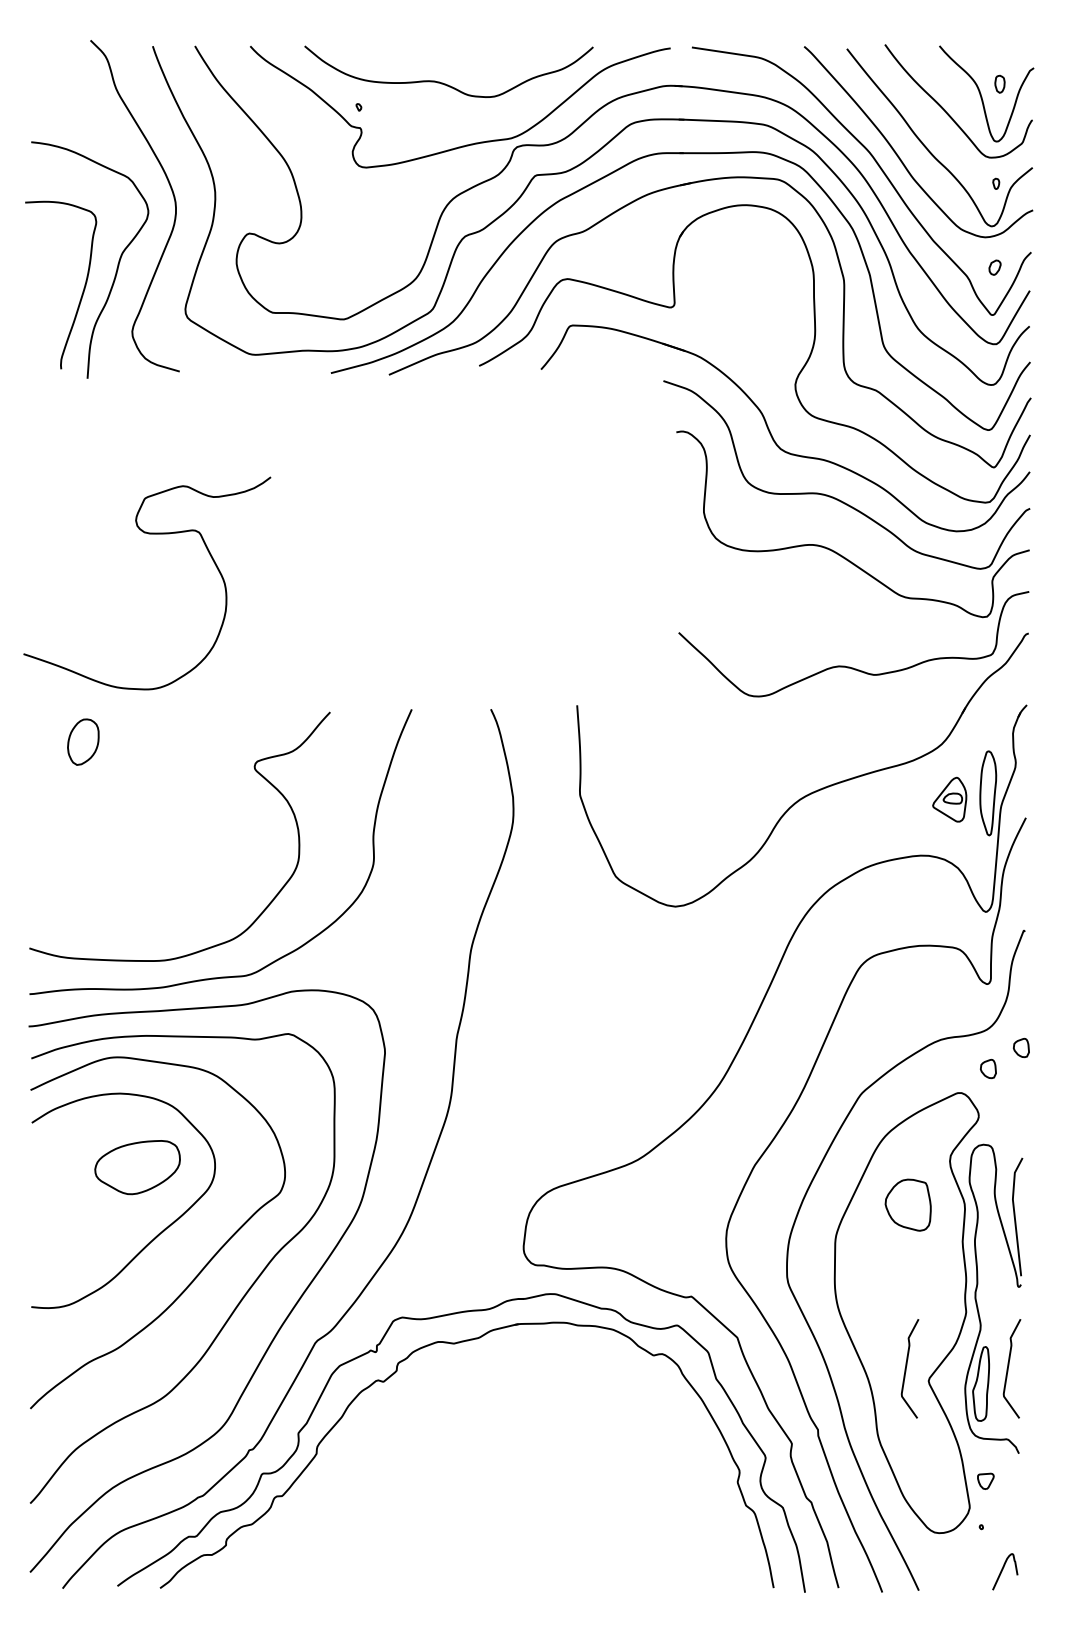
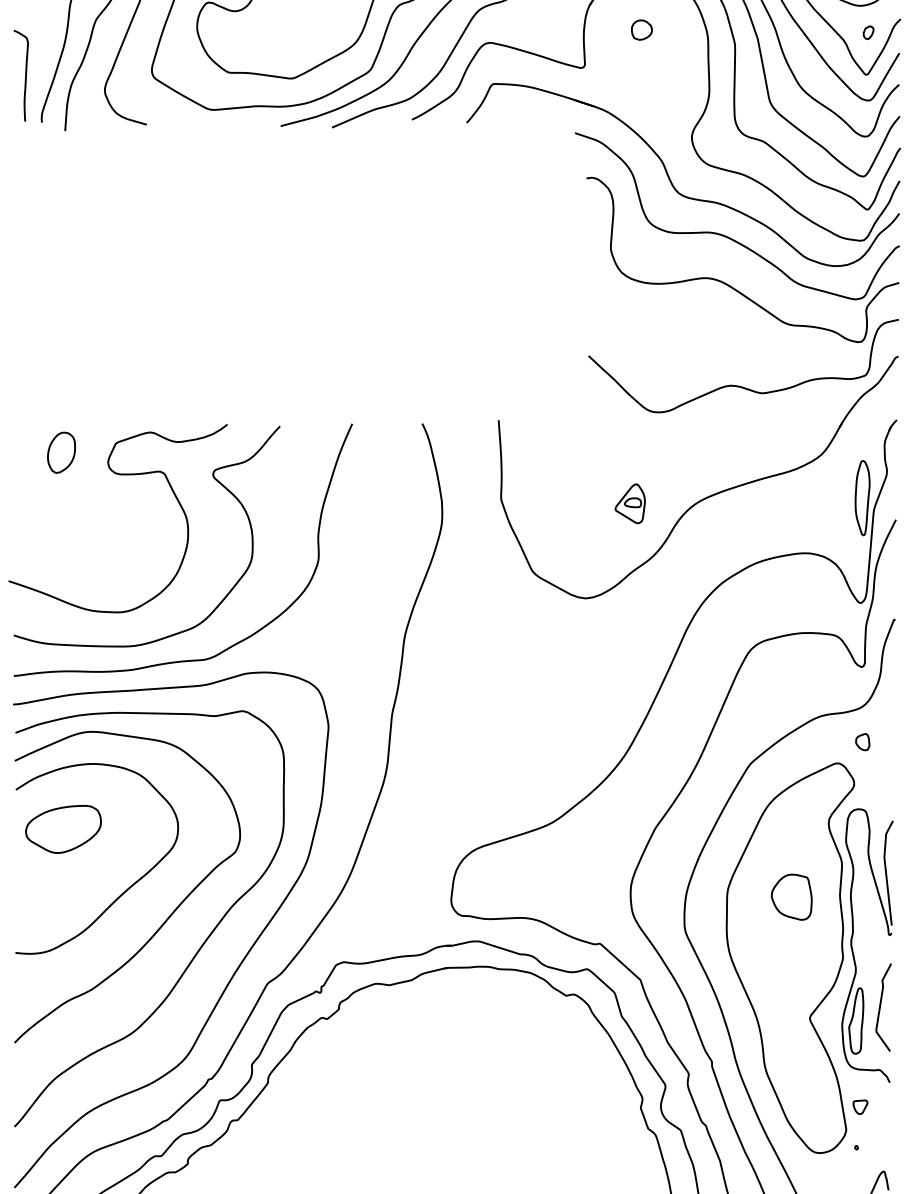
part: (738, 264) -> (641, 29), added
curve: (42, 315) -> (25, 75), added
curve: (148, 534) -> (119, 475), moved
part: (949, 799) -> (629, 503), moved
part: (1020, 1047) -> (891, 723), removed
part: (137, 1167) -> (63, 829), moved
part: (907, 1204) -> (791, 896), moved
curve: (906, 1368) -> (790, 1007), removed

